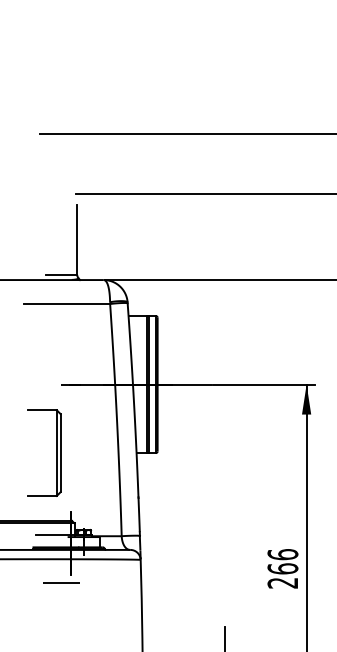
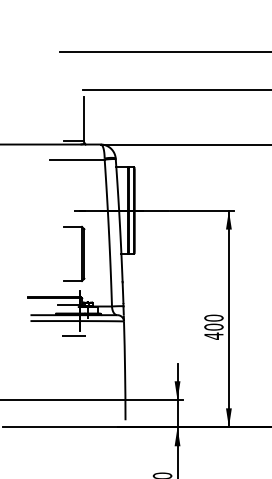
part: (56, 452) -> (81, 253), moved
text: (282, 567) -> (213, 326), 266 -> 400

